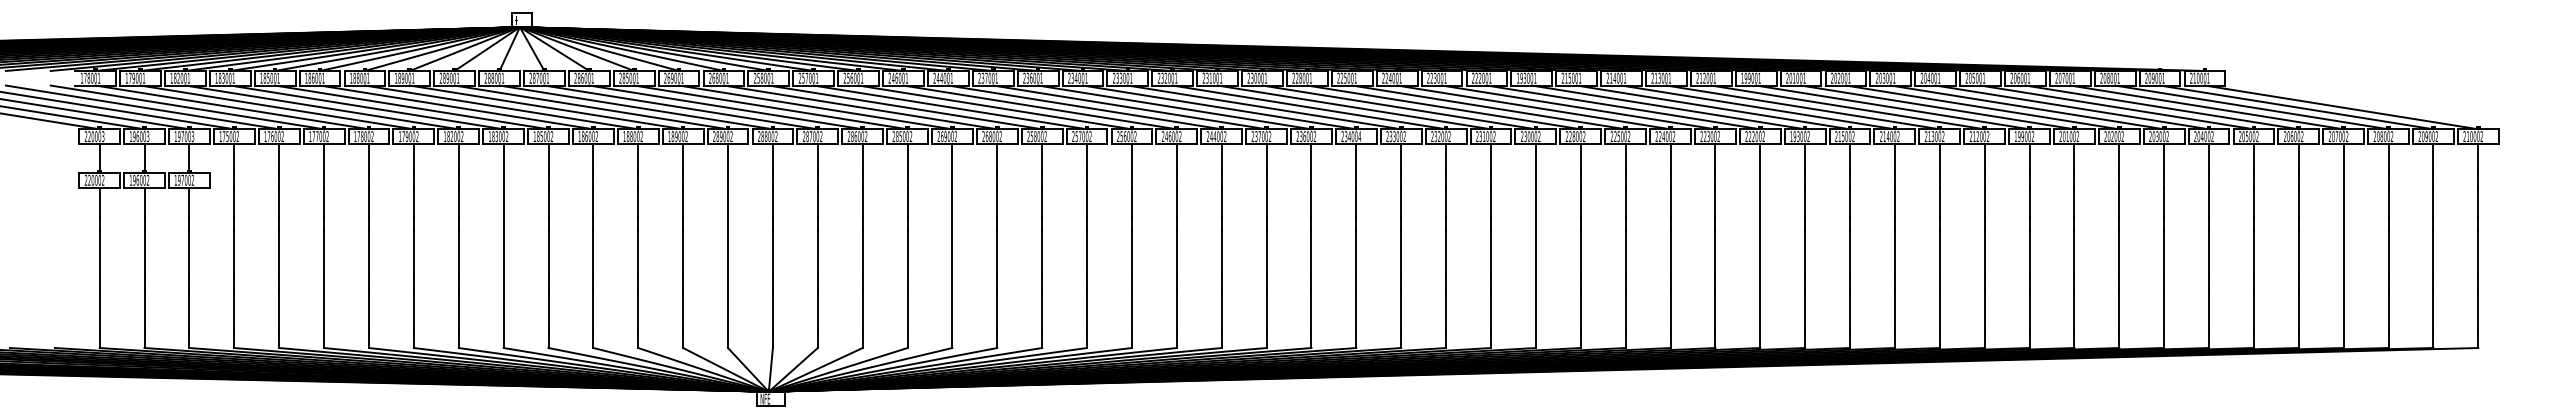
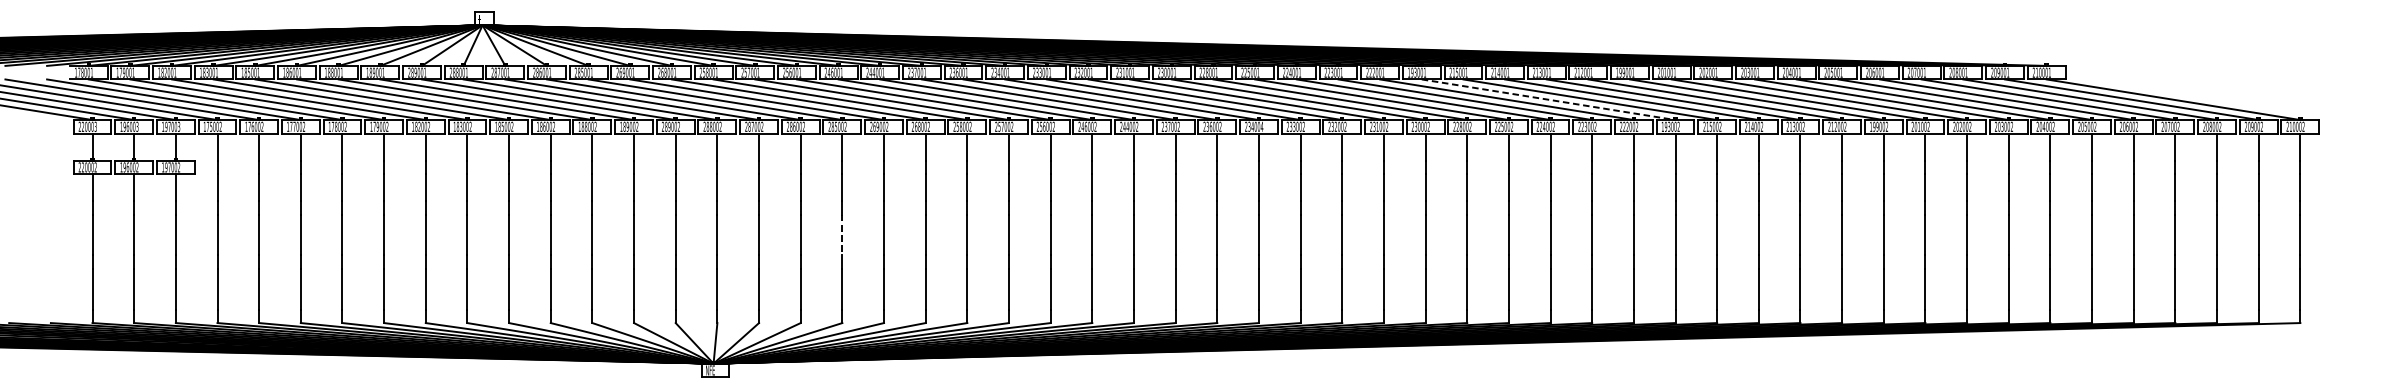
line: (1668, 107) -> (1548, 99), solid -> dashed
line: (907, 253) -> (842, 235), solid -> dashed

